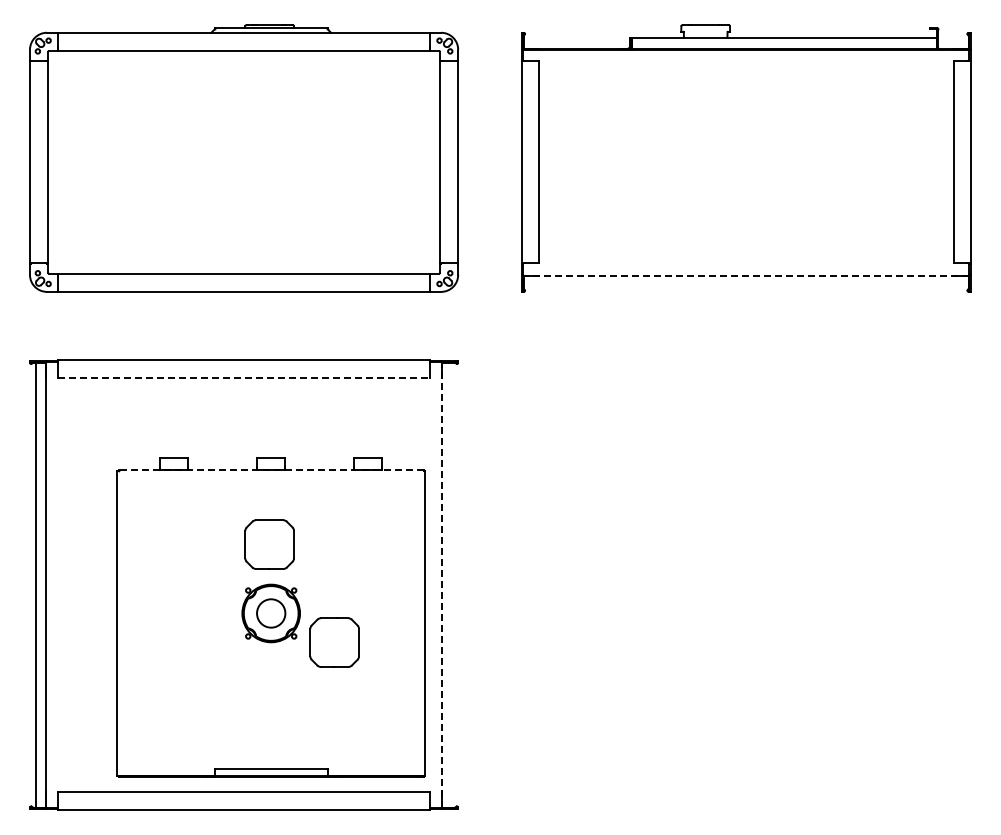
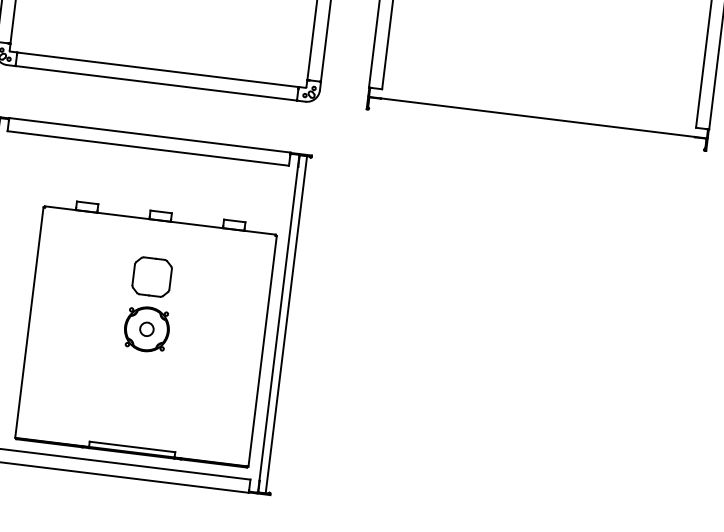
line: (745, 275) -> (537, 117), dashed -> solid
line: (244, 377) -> (148, 148), dashed -> solid
line: (271, 469) -> (160, 220), dashed -> solid
line: (441, 584) -> (278, 323), dashed -> solid
line: (451, 584) -> (286, 324), added
circle: (271, 613) -> (147, 329), size x0.62
part: (334, 642) -> (192, 357), removed

